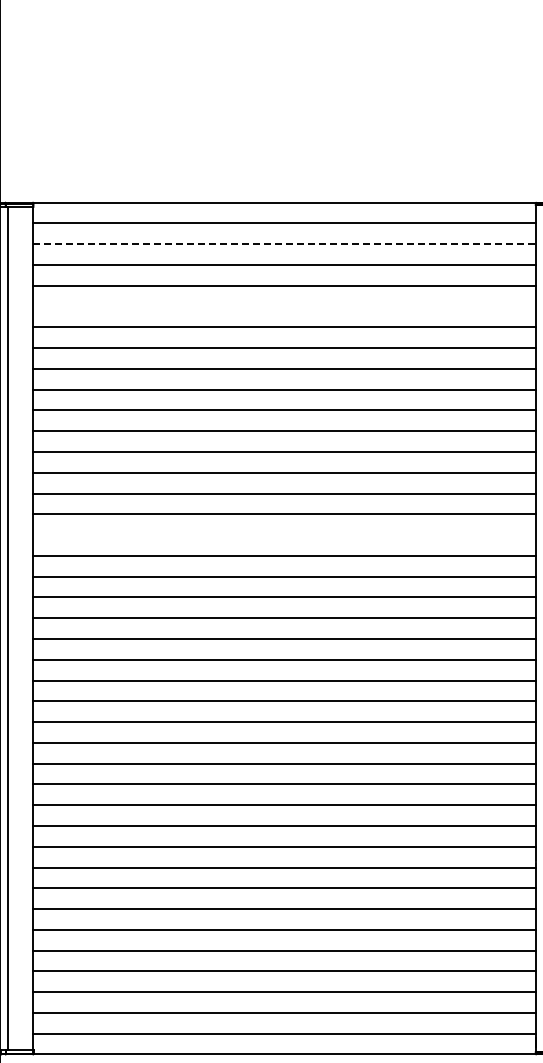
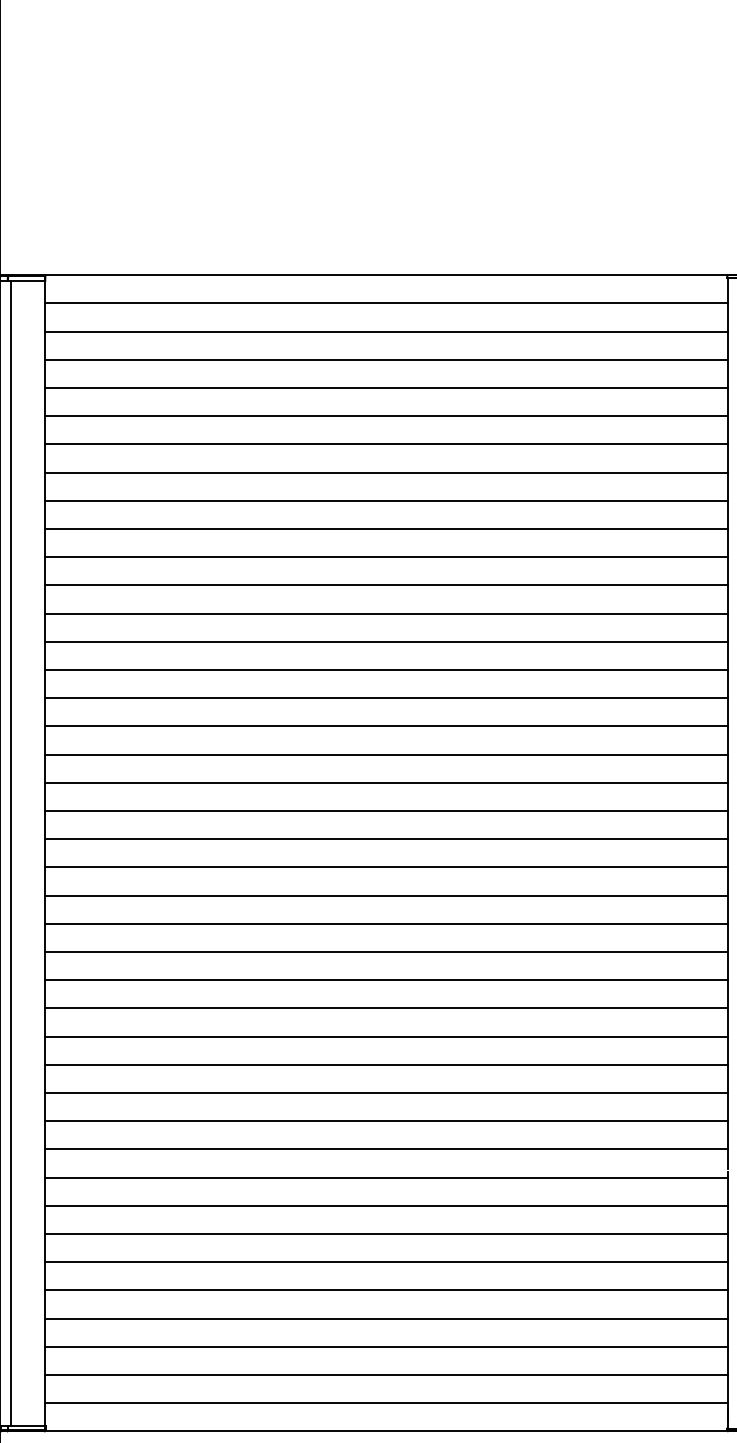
line: (285, 244) -> (387, 331), dashed -> solid
line: (284, 306) -> (386, 416), added
line: (284, 535) -> (386, 726), added

